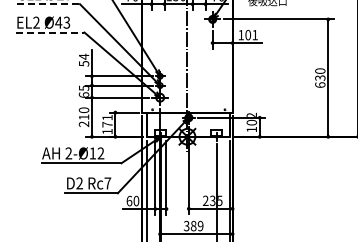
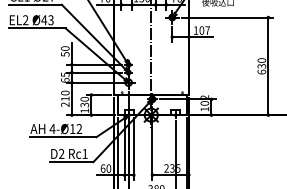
line: (48, 4) -> (35, 5), dashed -> solid
line: (50, 32) -> (37, 28), dashed -> solid
text: (255, 35) -> (207, 30), 101 -> 107
text: (83, 56) -> (64, 48), 54 -> 50
text: (107, 120) -> (84, 101), 171 -> 130
text: (68, 153) -> (52, 129), 2-Ø12 -> 4-Ø12
text: (107, 183) -> (84, 154), Rc7 -> Rc1

